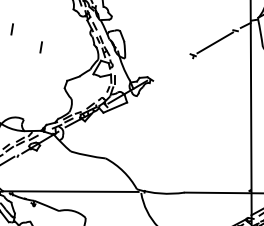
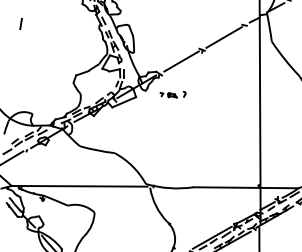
line: (40, 46) -> (49, 41), removed
line: (172, 66) -> (181, 61), added
part: (163, 99) -> (172, 94), added

